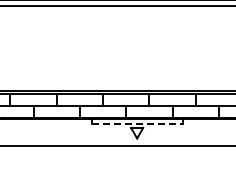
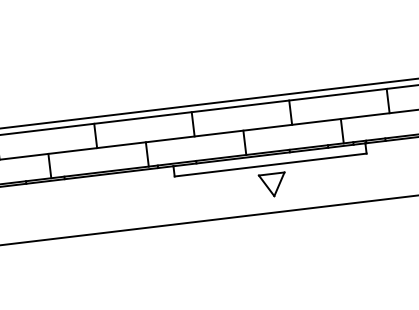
line: (137, 123) -> (271, 164), dashed -> solid

